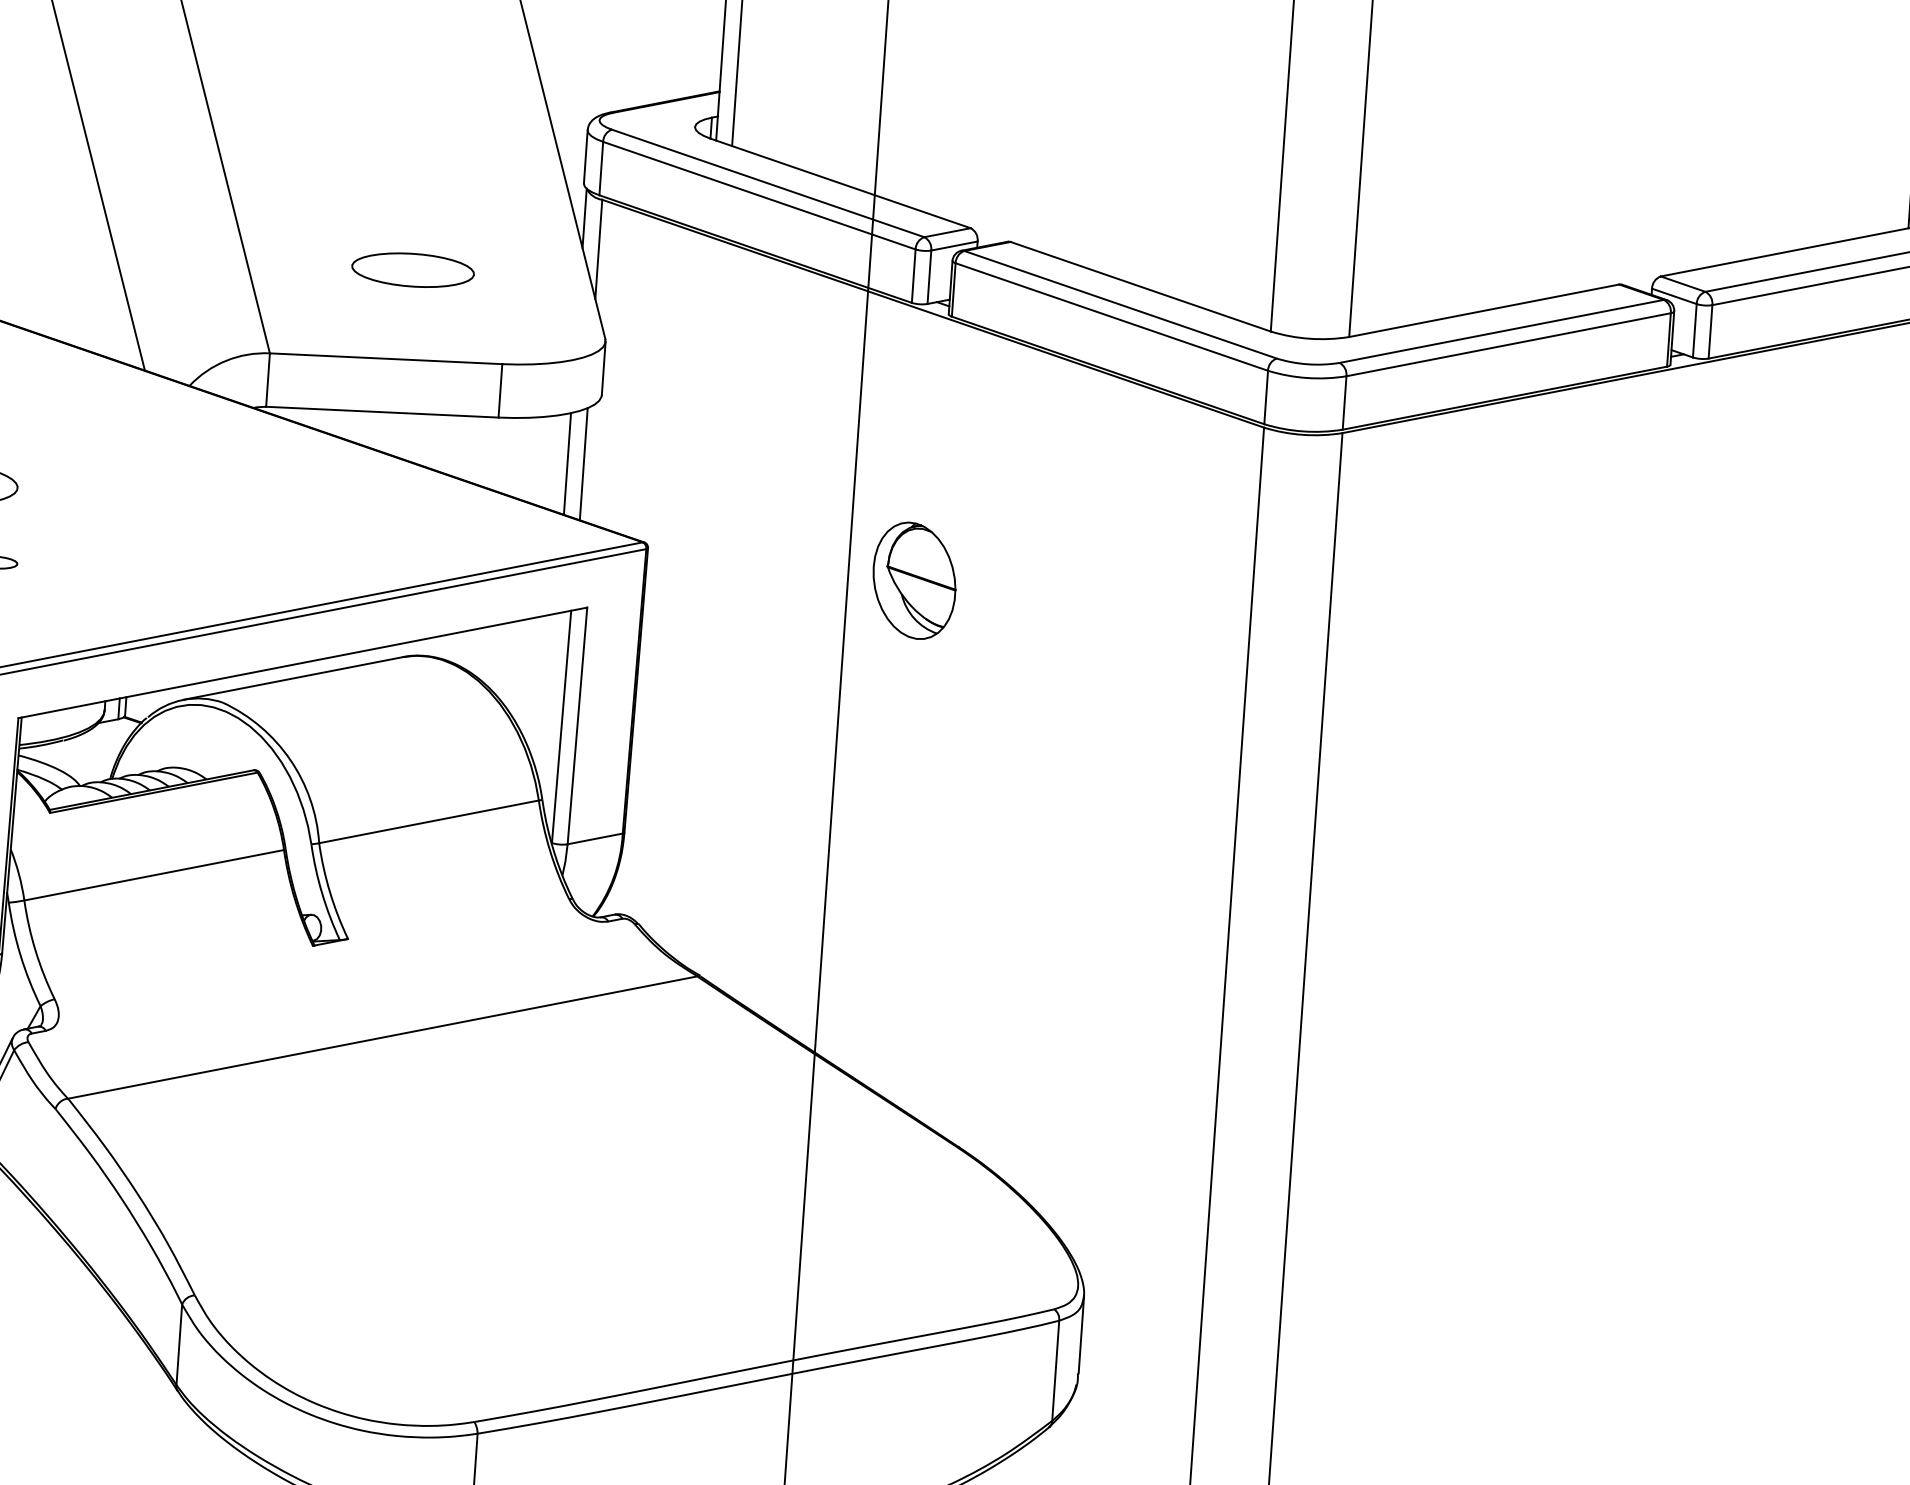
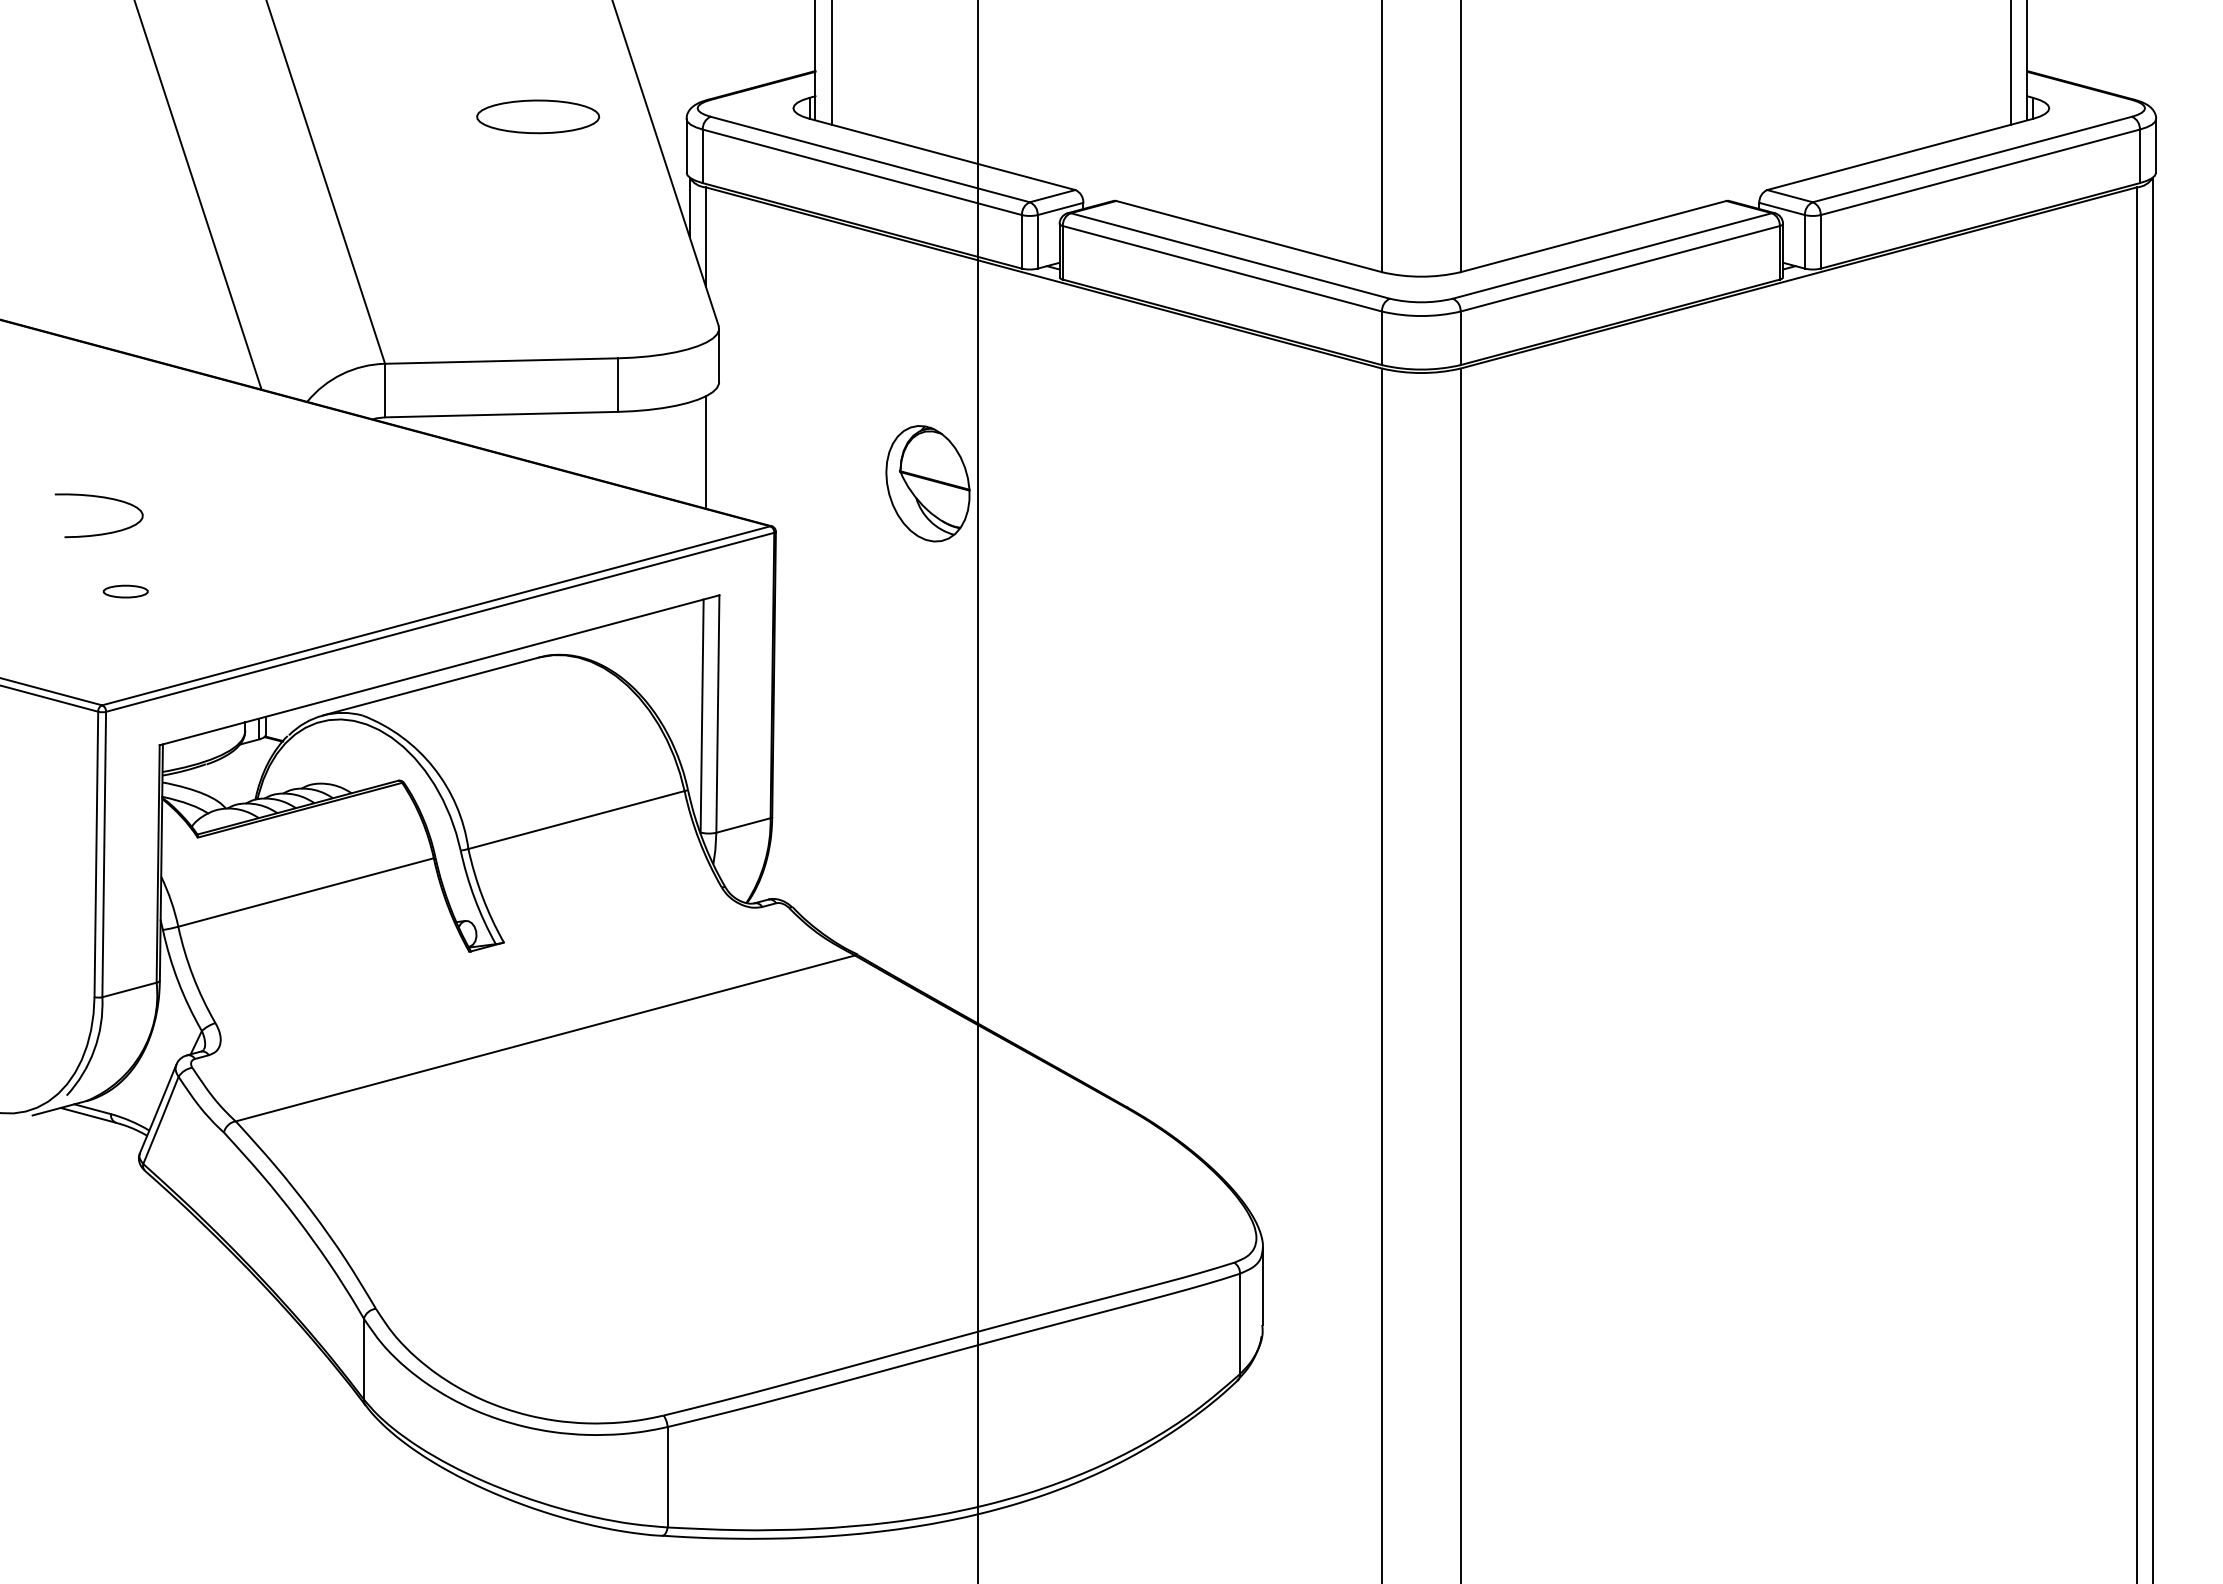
part: (413, 269) -> (538, 116), moved
line: (567, 464) -> (689, 453), removed
part: (914, 580) -> (927, 483), moved

